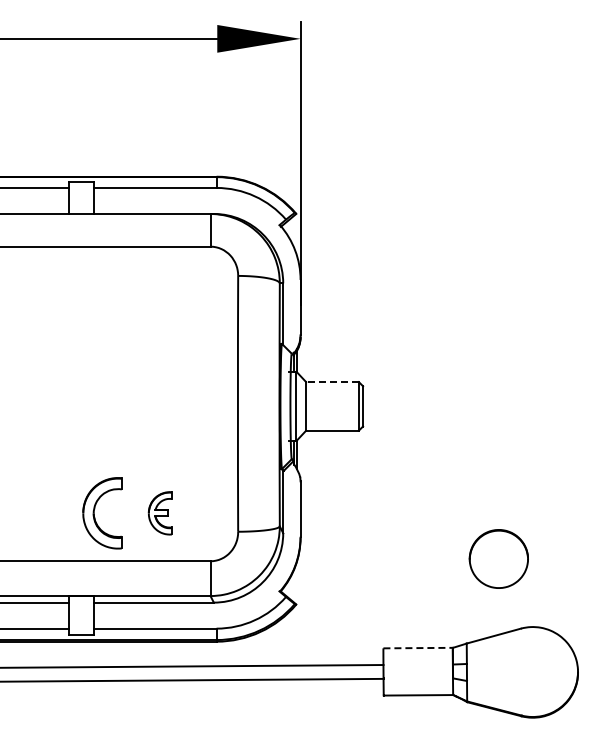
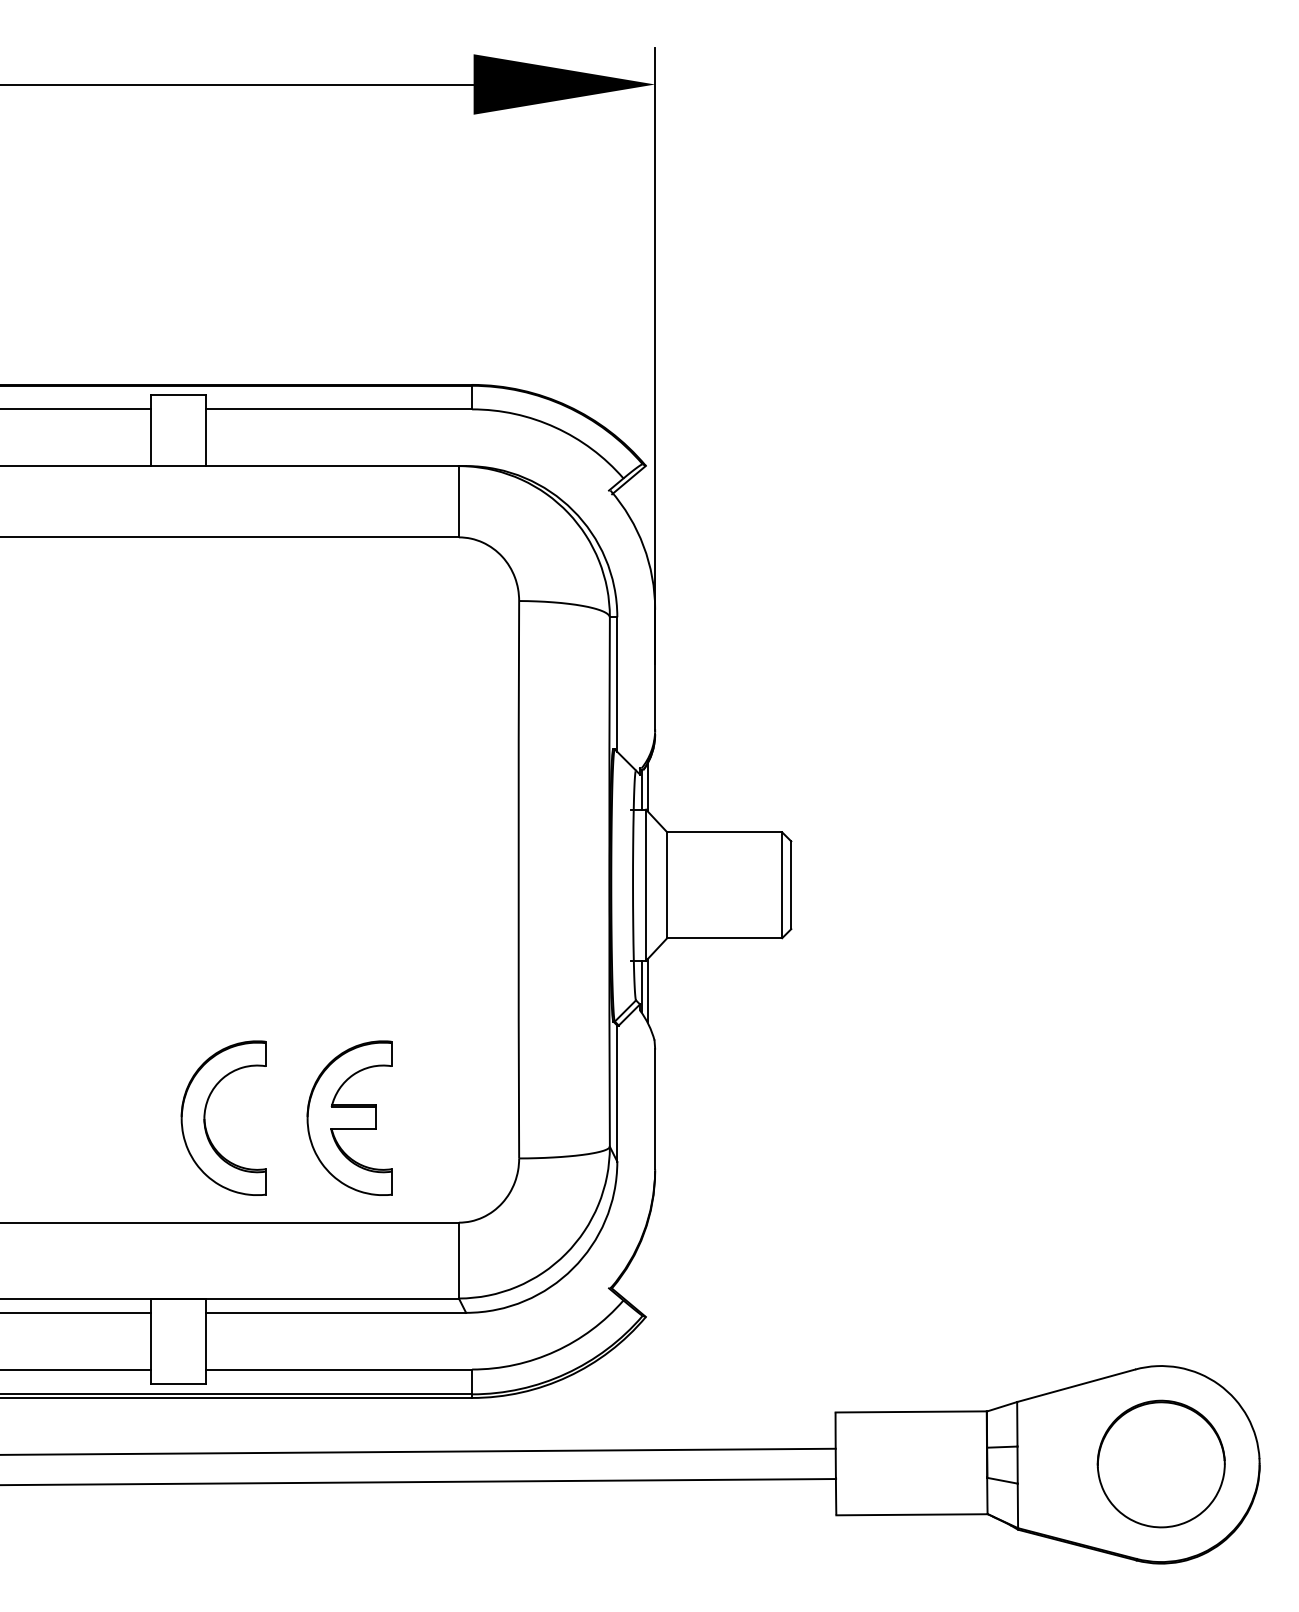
line: (332, 382) -> (724, 833), dashed -> solid
part: (160, 513) -> (349, 1118), size x1.67
part: (498, 558) -> (1160, 1462), moved
line: (418, 648) -> (912, 1412), dashed -> solid

